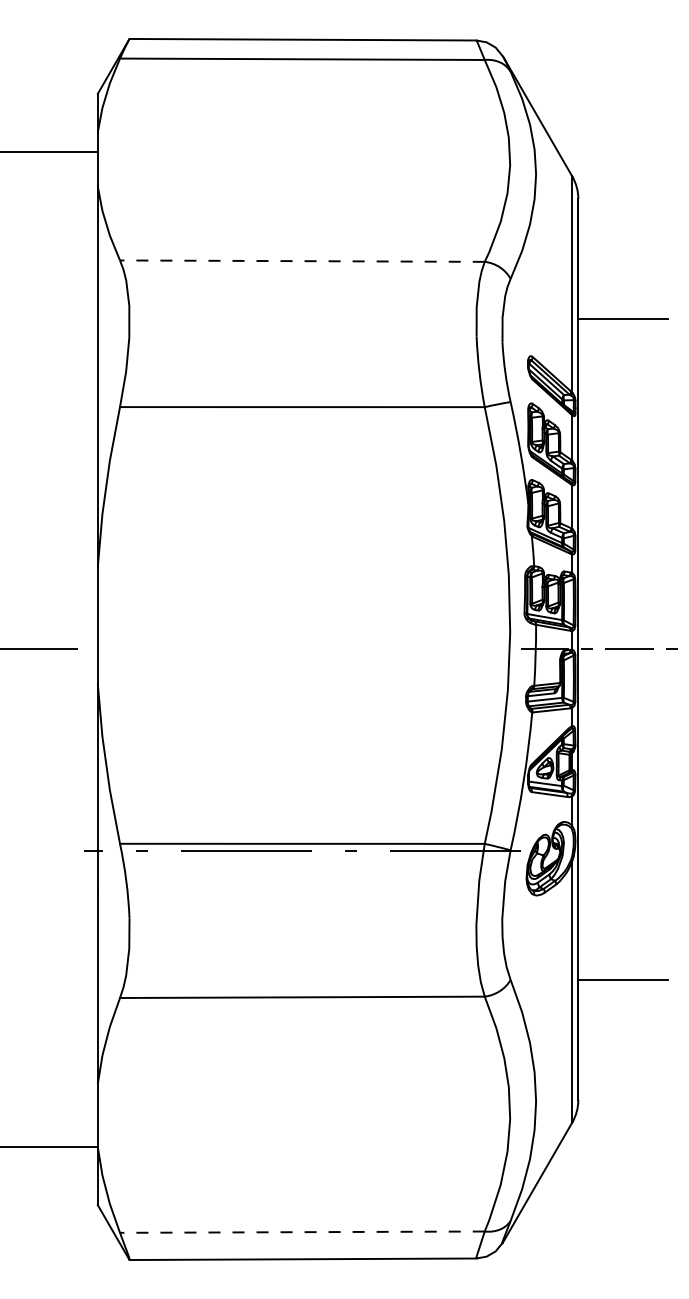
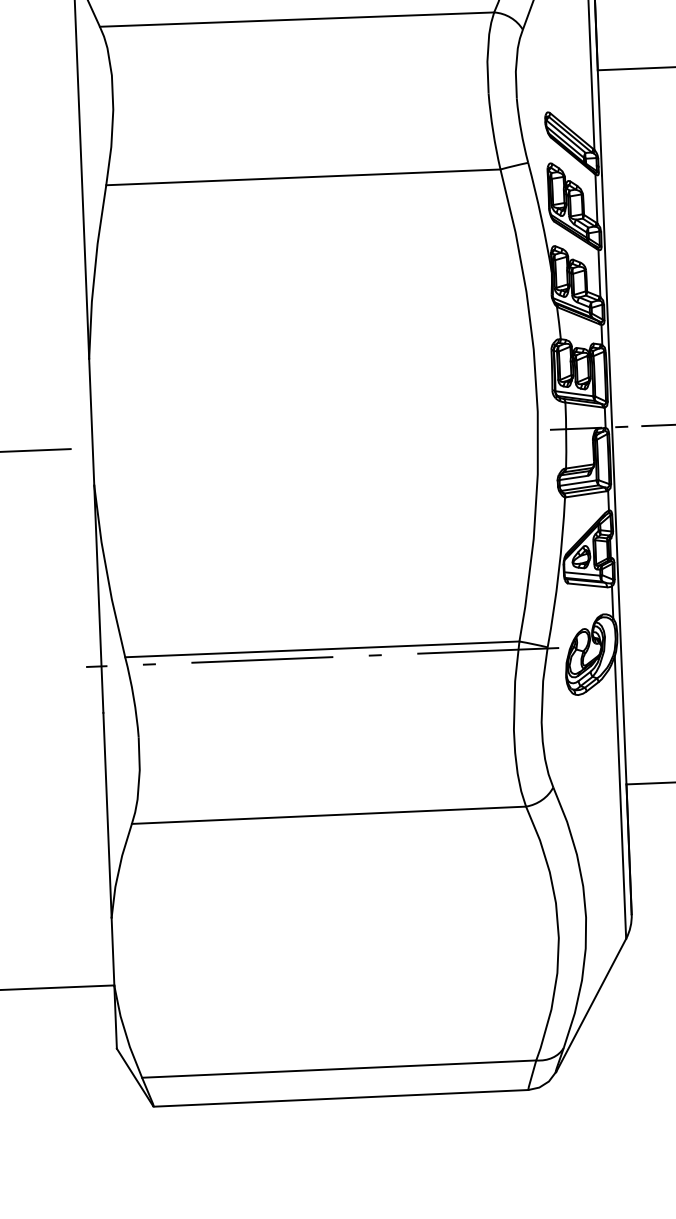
line: (301, 261) -> (296, 20), dashed -> solid
line: (301, 1232) -> (338, 1069), dashed -> solid

